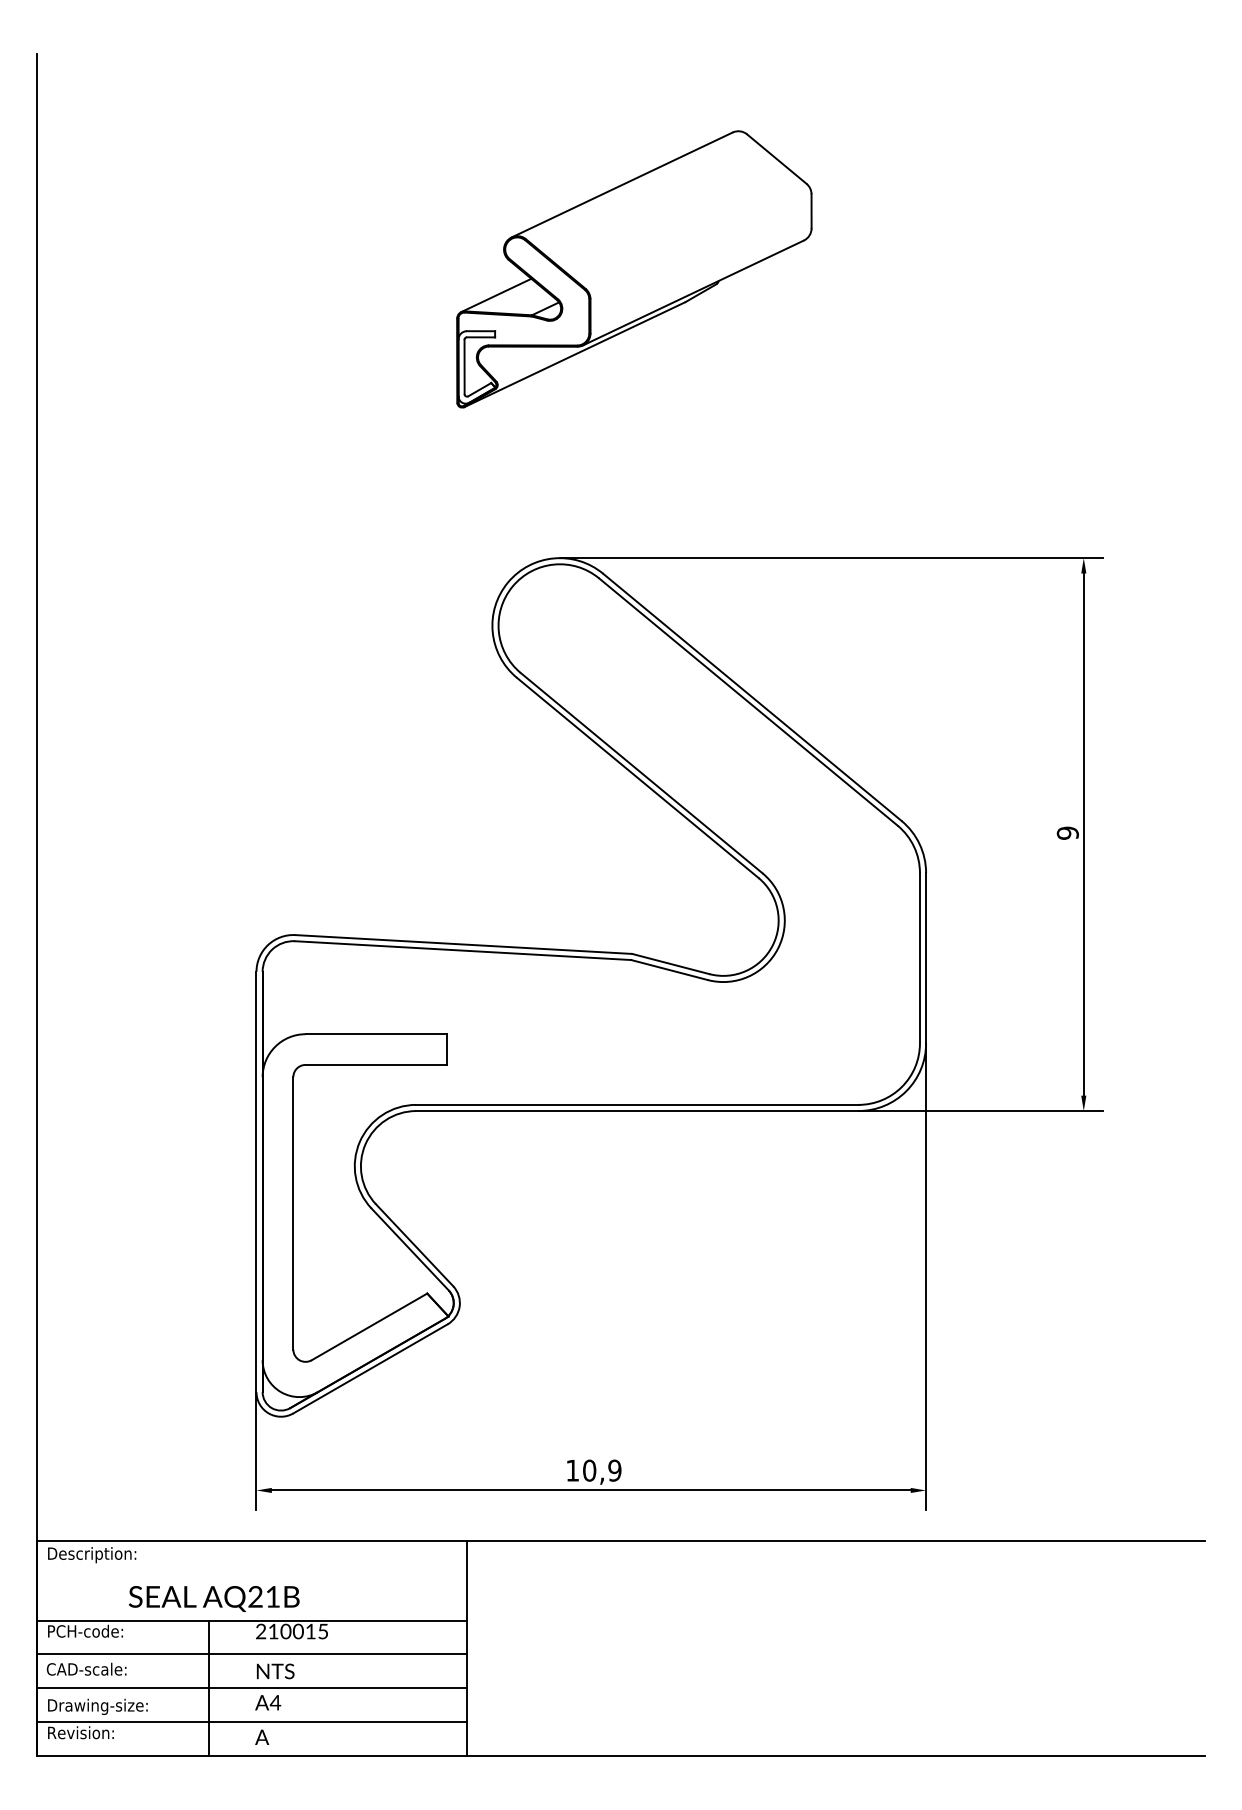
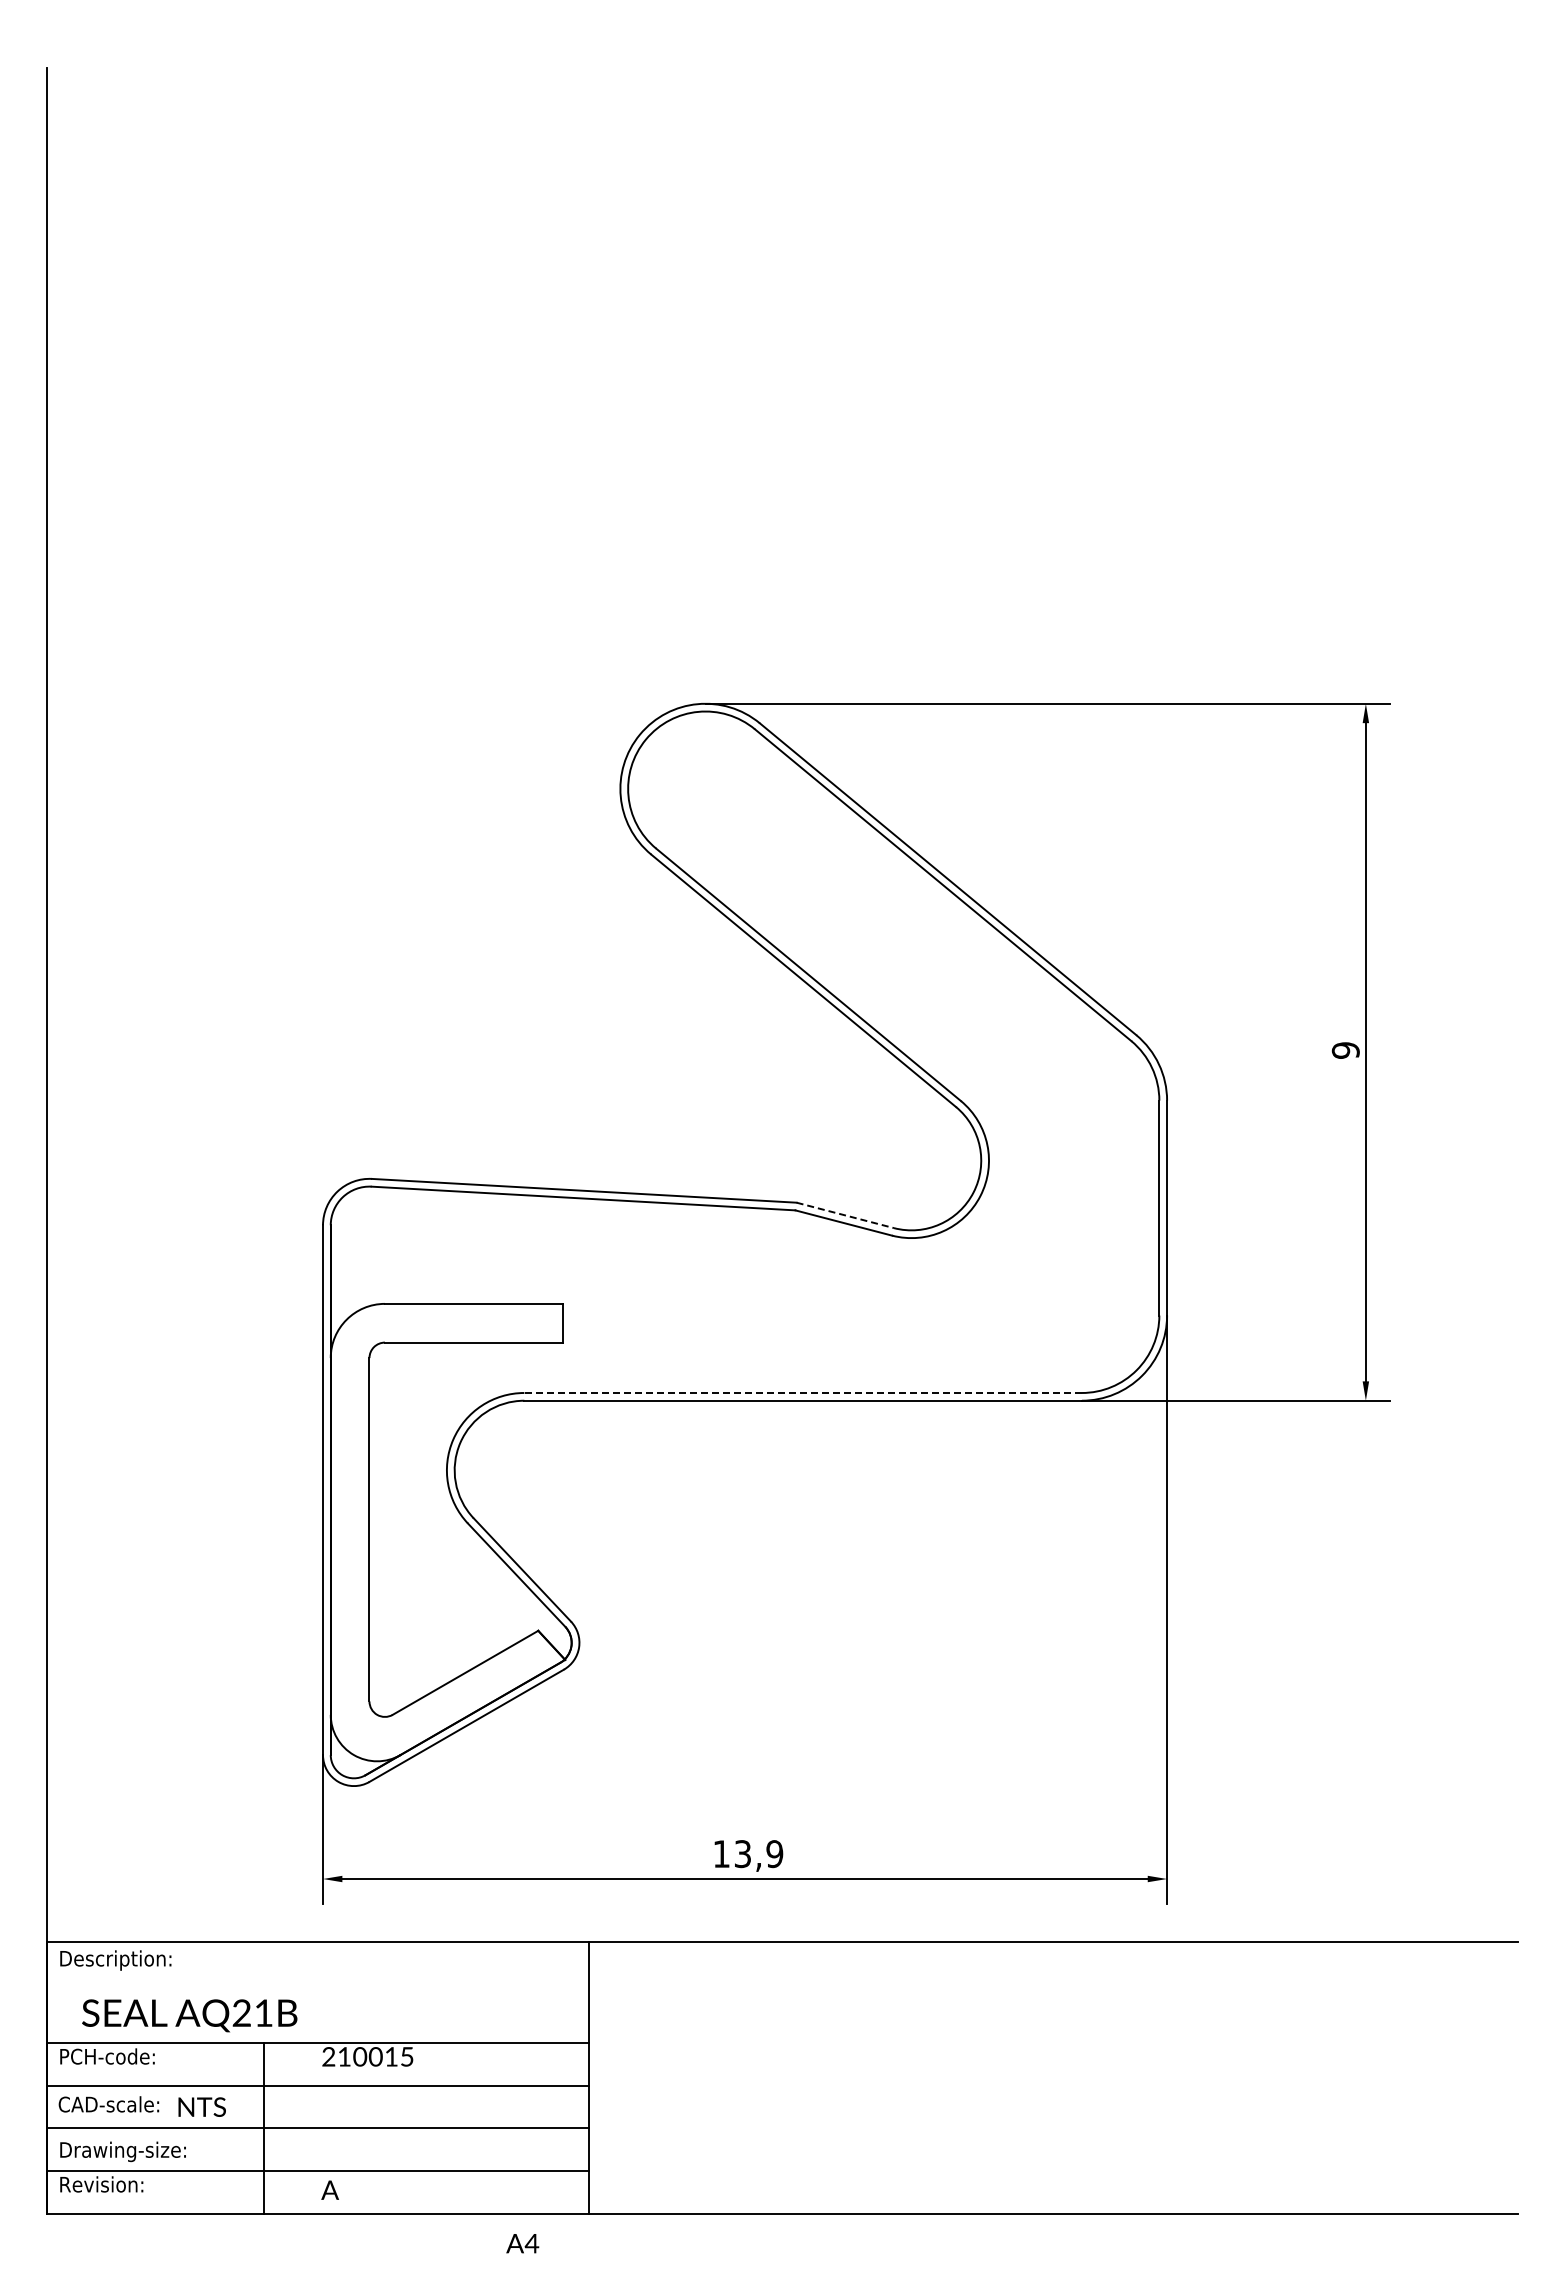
part: (634, 269) -> (799, 339), removed
line: (670, 964) -> (845, 1215), solid -> dashed
line: (637, 1105) -> (803, 1393), solid -> dashed
text: (589, 1471) -> (742, 1854), 10,9 -> 13,9
text: (214, 1598) -> (189, 2015), moved
text: (275, 1670) -> (201, 2106), moved
text: (267, 1702) -> (522, 2243), moved

